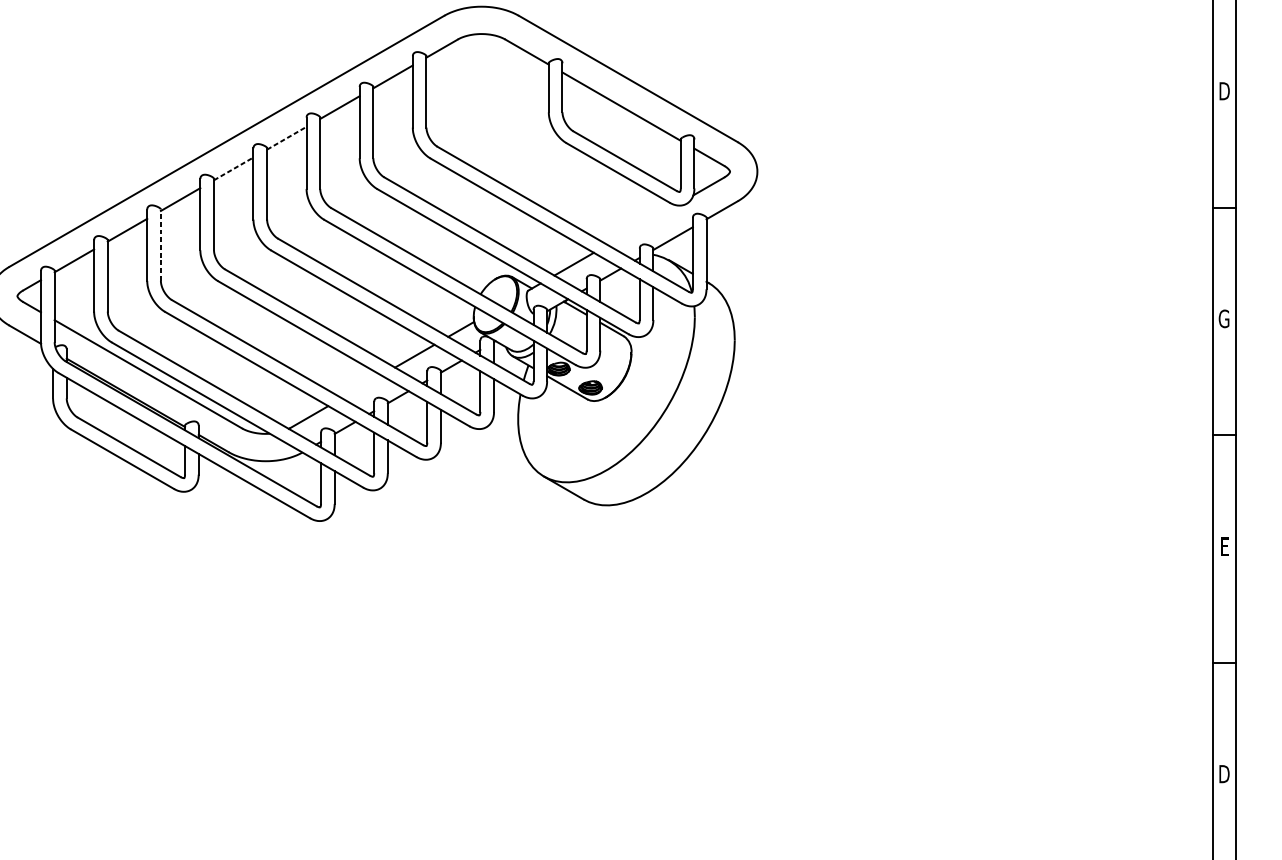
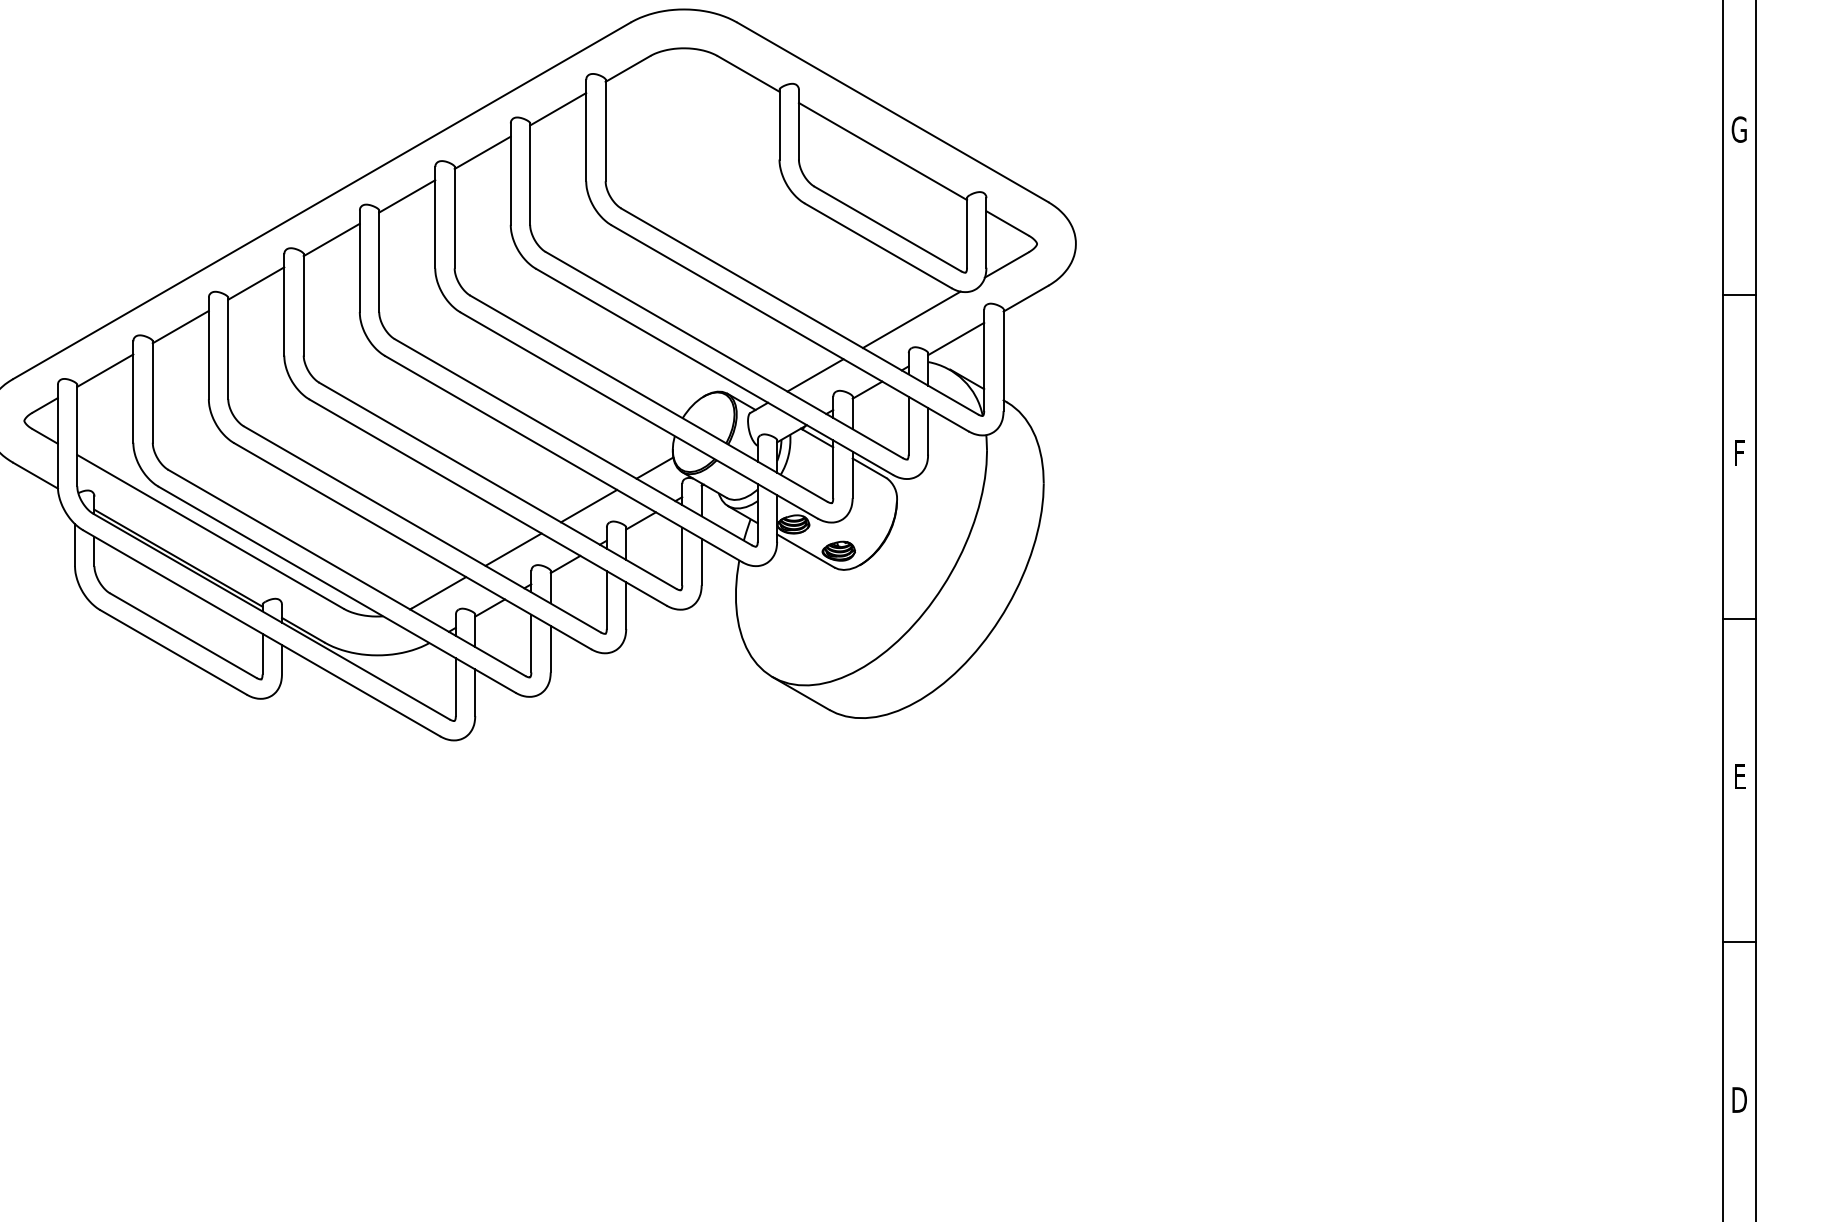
text: (1224, 91) -> (1739, 129), D -> G
line: (287, 138) -> (407, 196), dashed -> solid
line: (234, 168) -> (332, 239), dashed -> solid
line: (641, 224) -> (911, 319), added
line: (161, 245) -> (228, 348), dashed -> solid
text: (1223, 318) -> (1738, 452), G -> F
line: (361, 386) -> (513, 549), added

